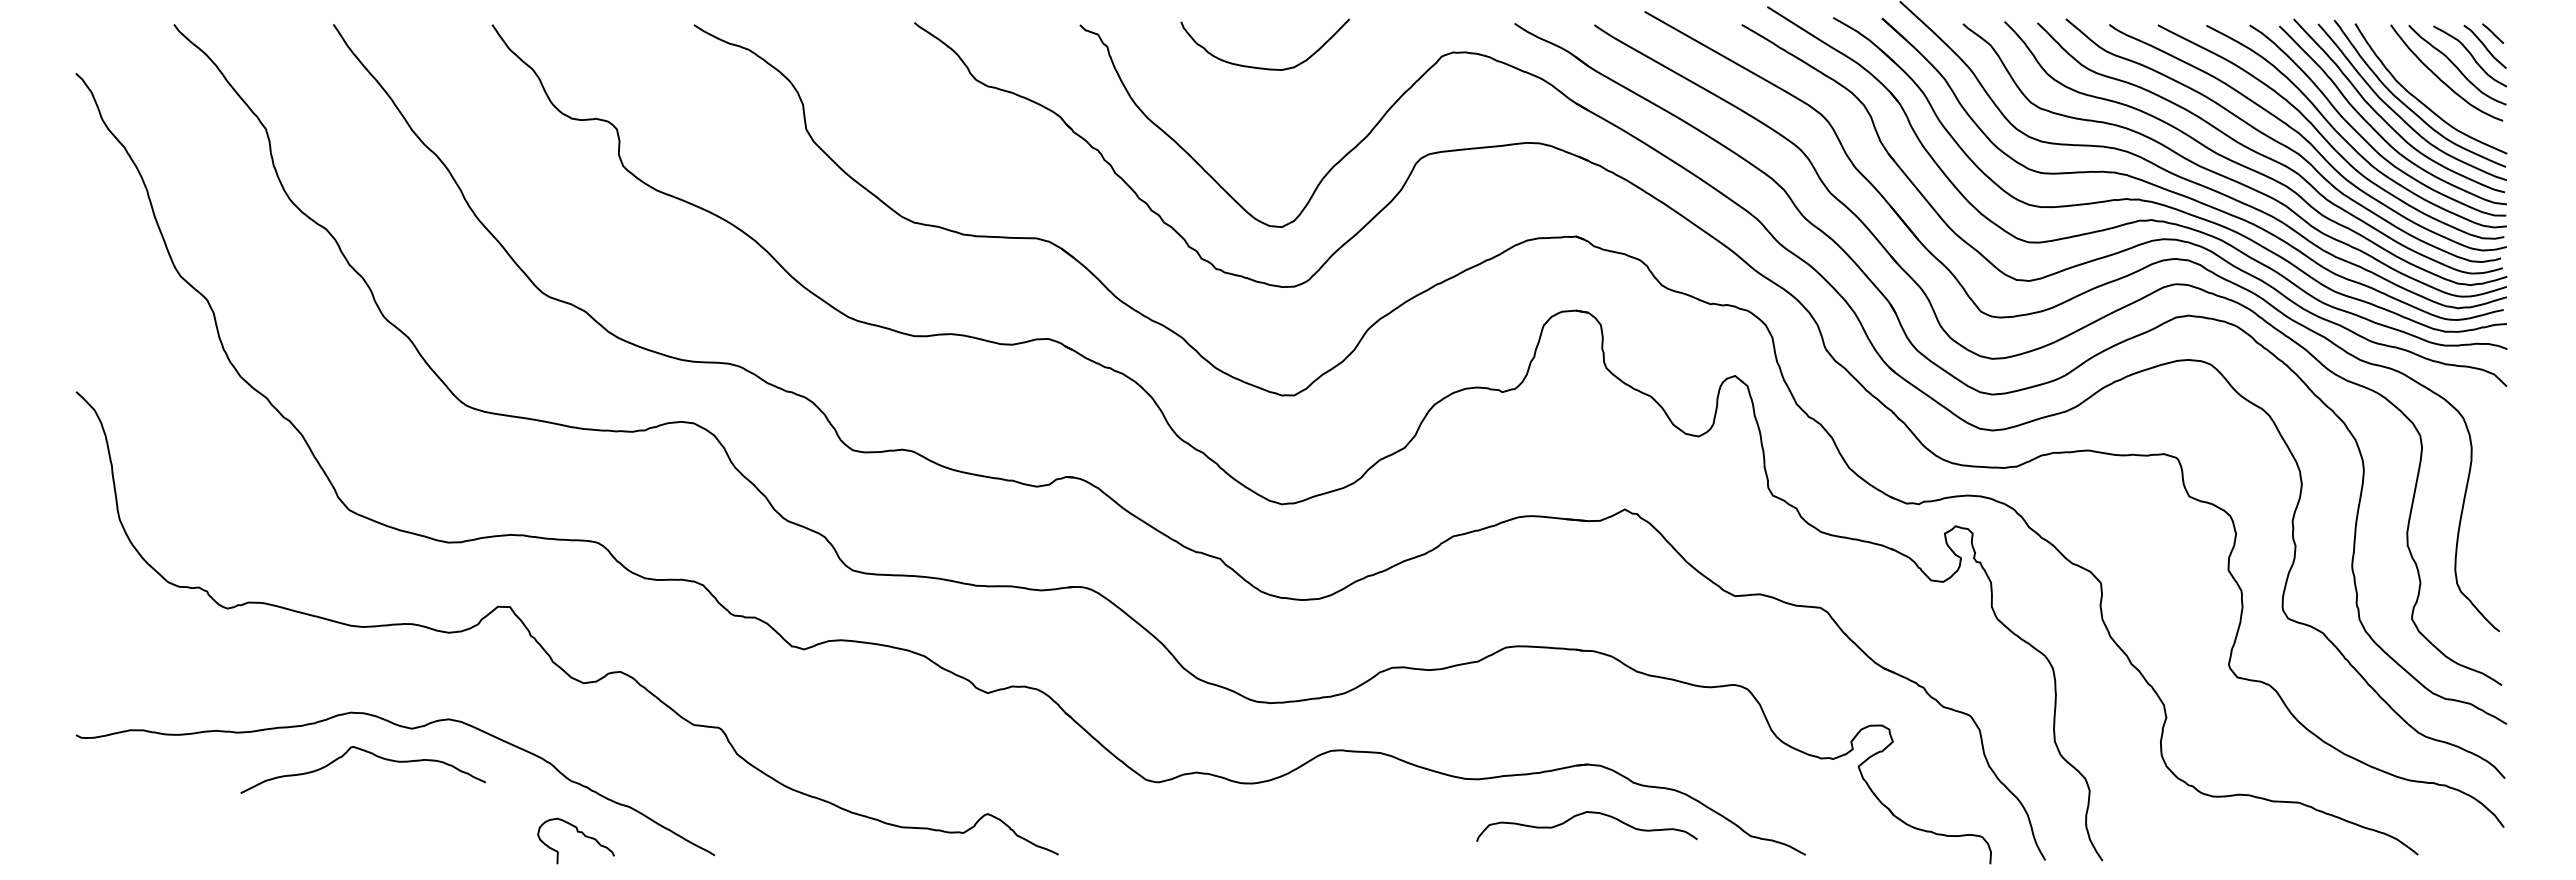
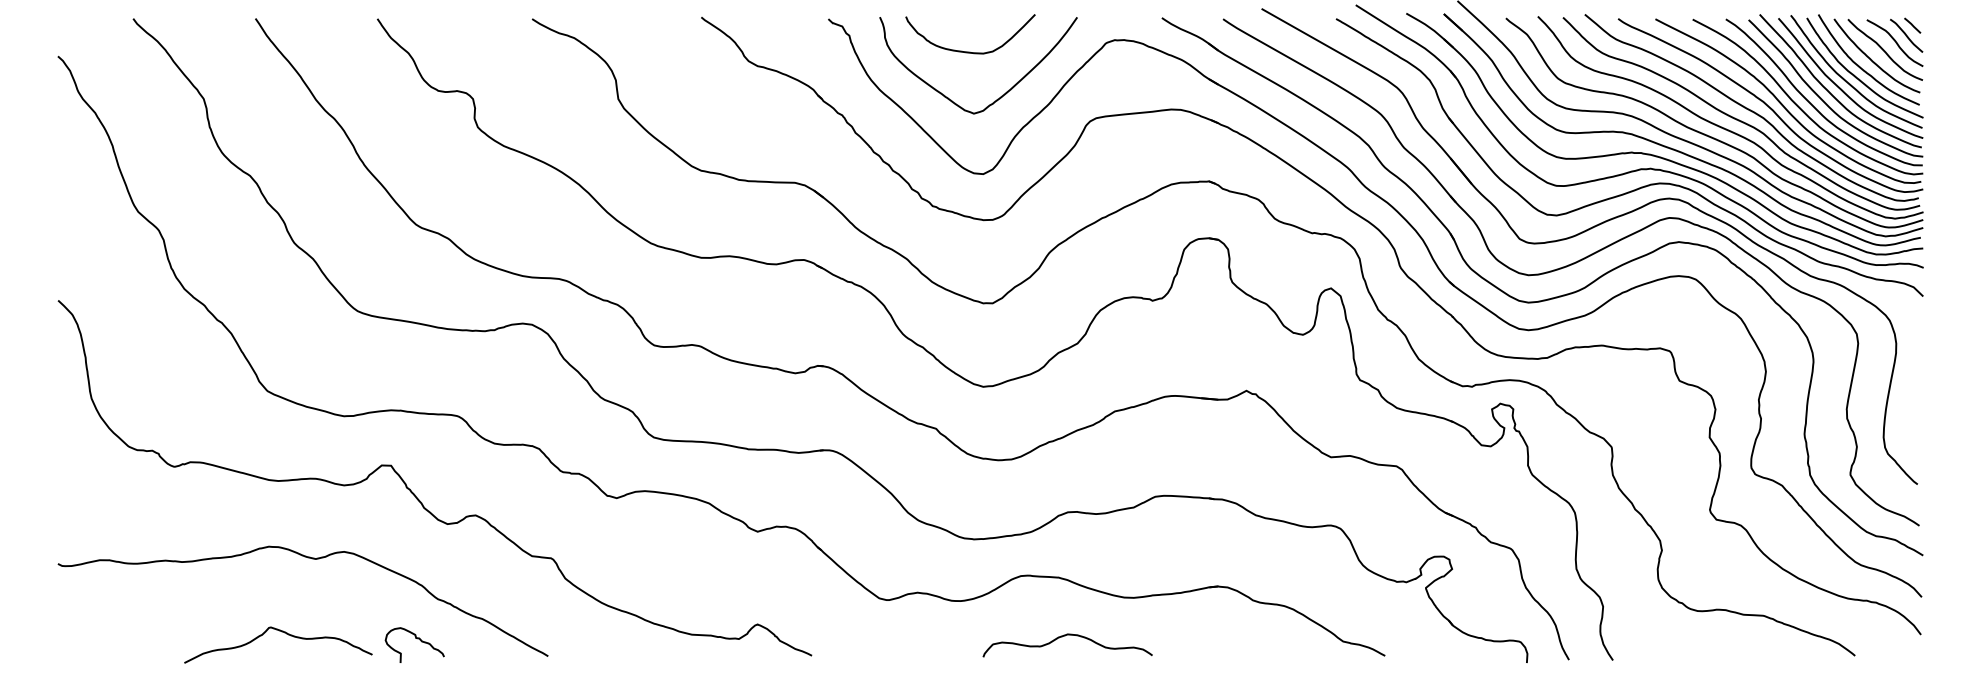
curve: (2425, 87) -> (1860, 67), added
curve: (1307, 123) -> (1002, 94), added
curve: (368, 753) -> (282, 632), moved
curve: (1583, 814) -> (1065, 636), moved
curve: (577, 832) -> (415, 638), moved

